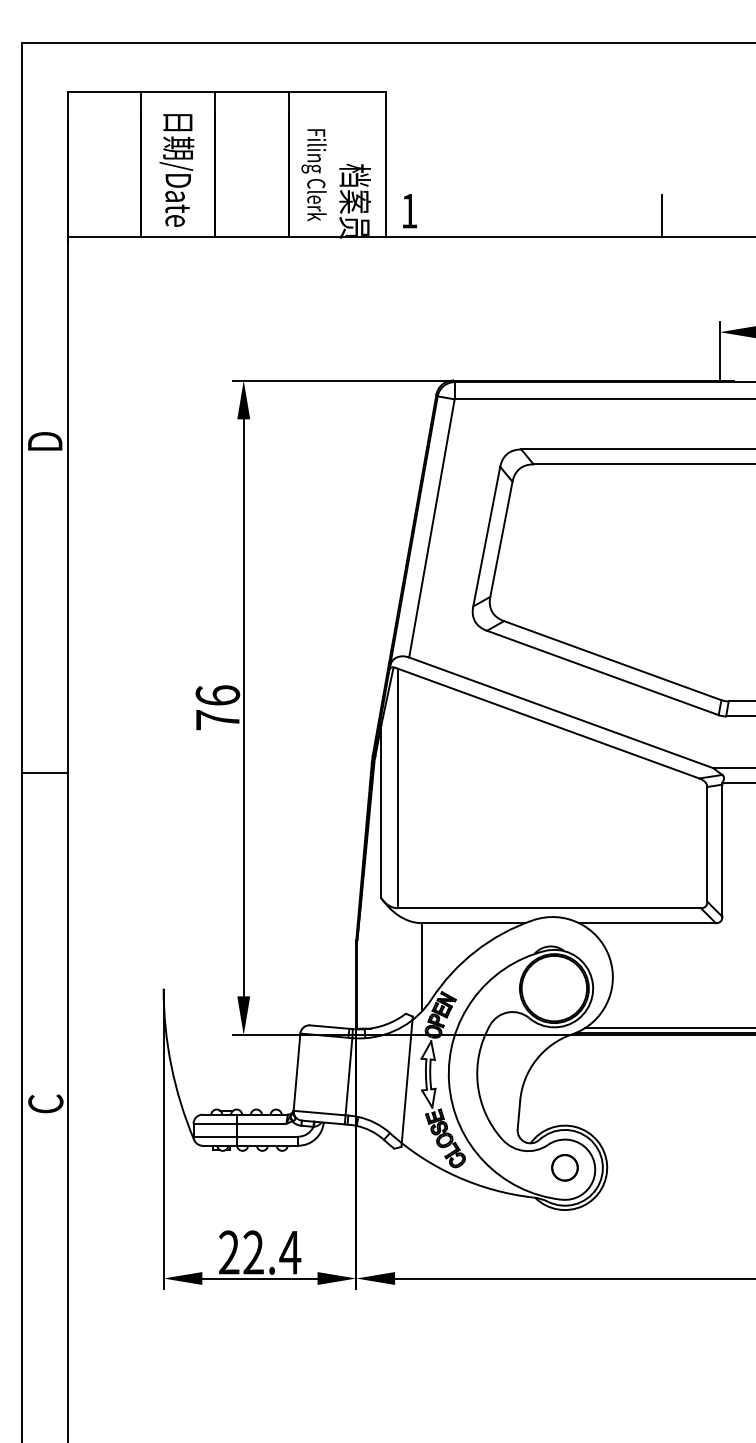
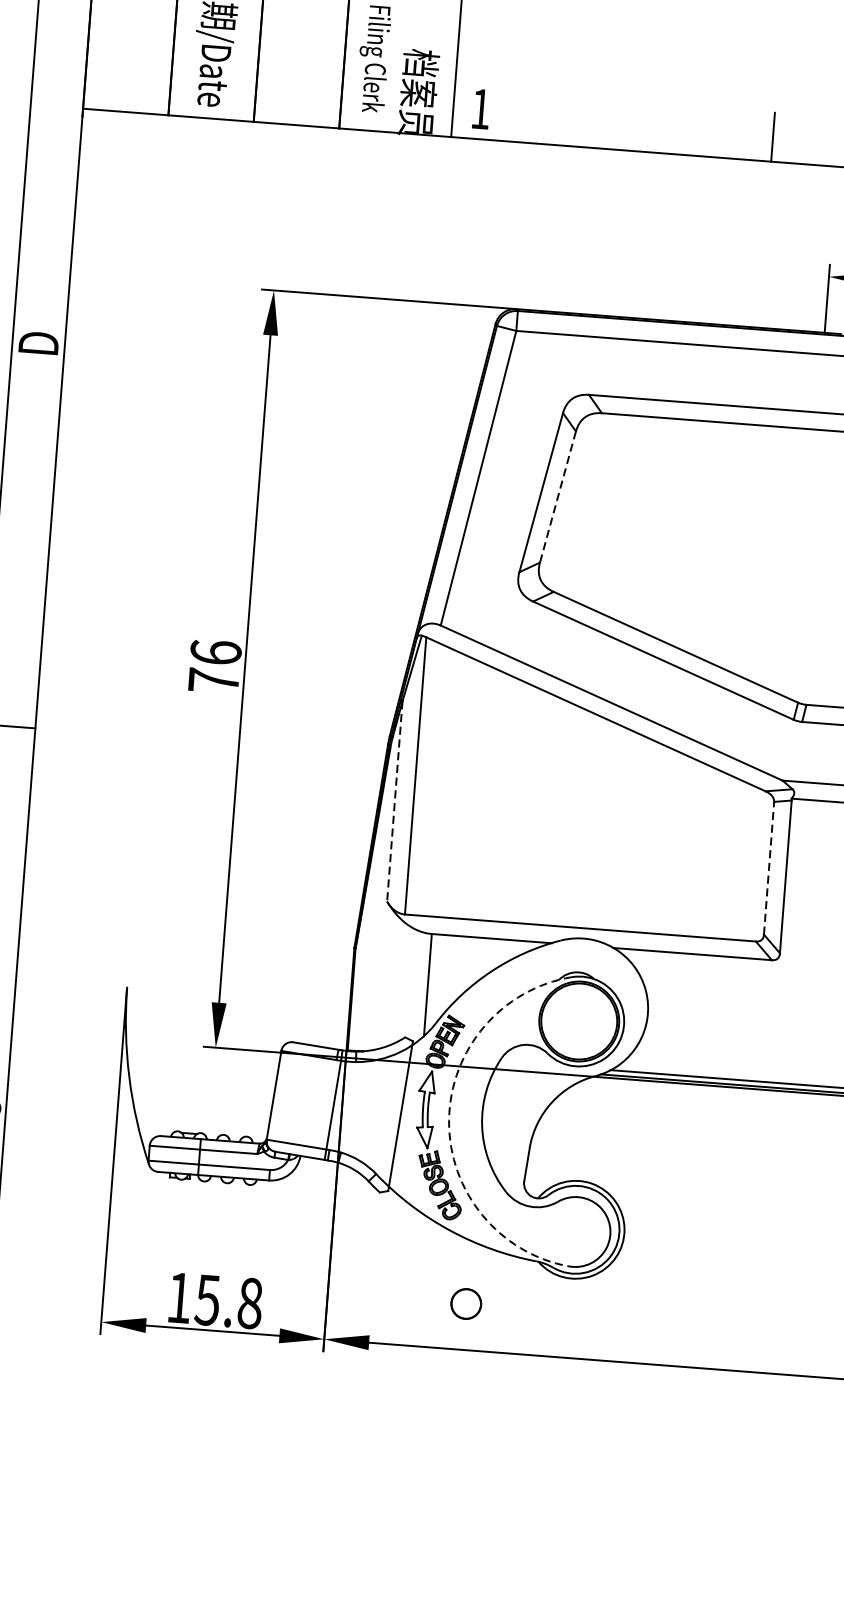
line: (501, 539) -> (558, 497), solid -> dashed
line: (381, 811) -> (395, 801), solid -> dashed
line: (707, 843) -> (769, 867), solid -> dashed
arc: (449, 1082) -> (449, 1120), solid -> dashed
circle: (564, 1167) -> (465, 1303), moved
text: (260, 1252) -> (215, 1300), 22.4 -> 15.8

